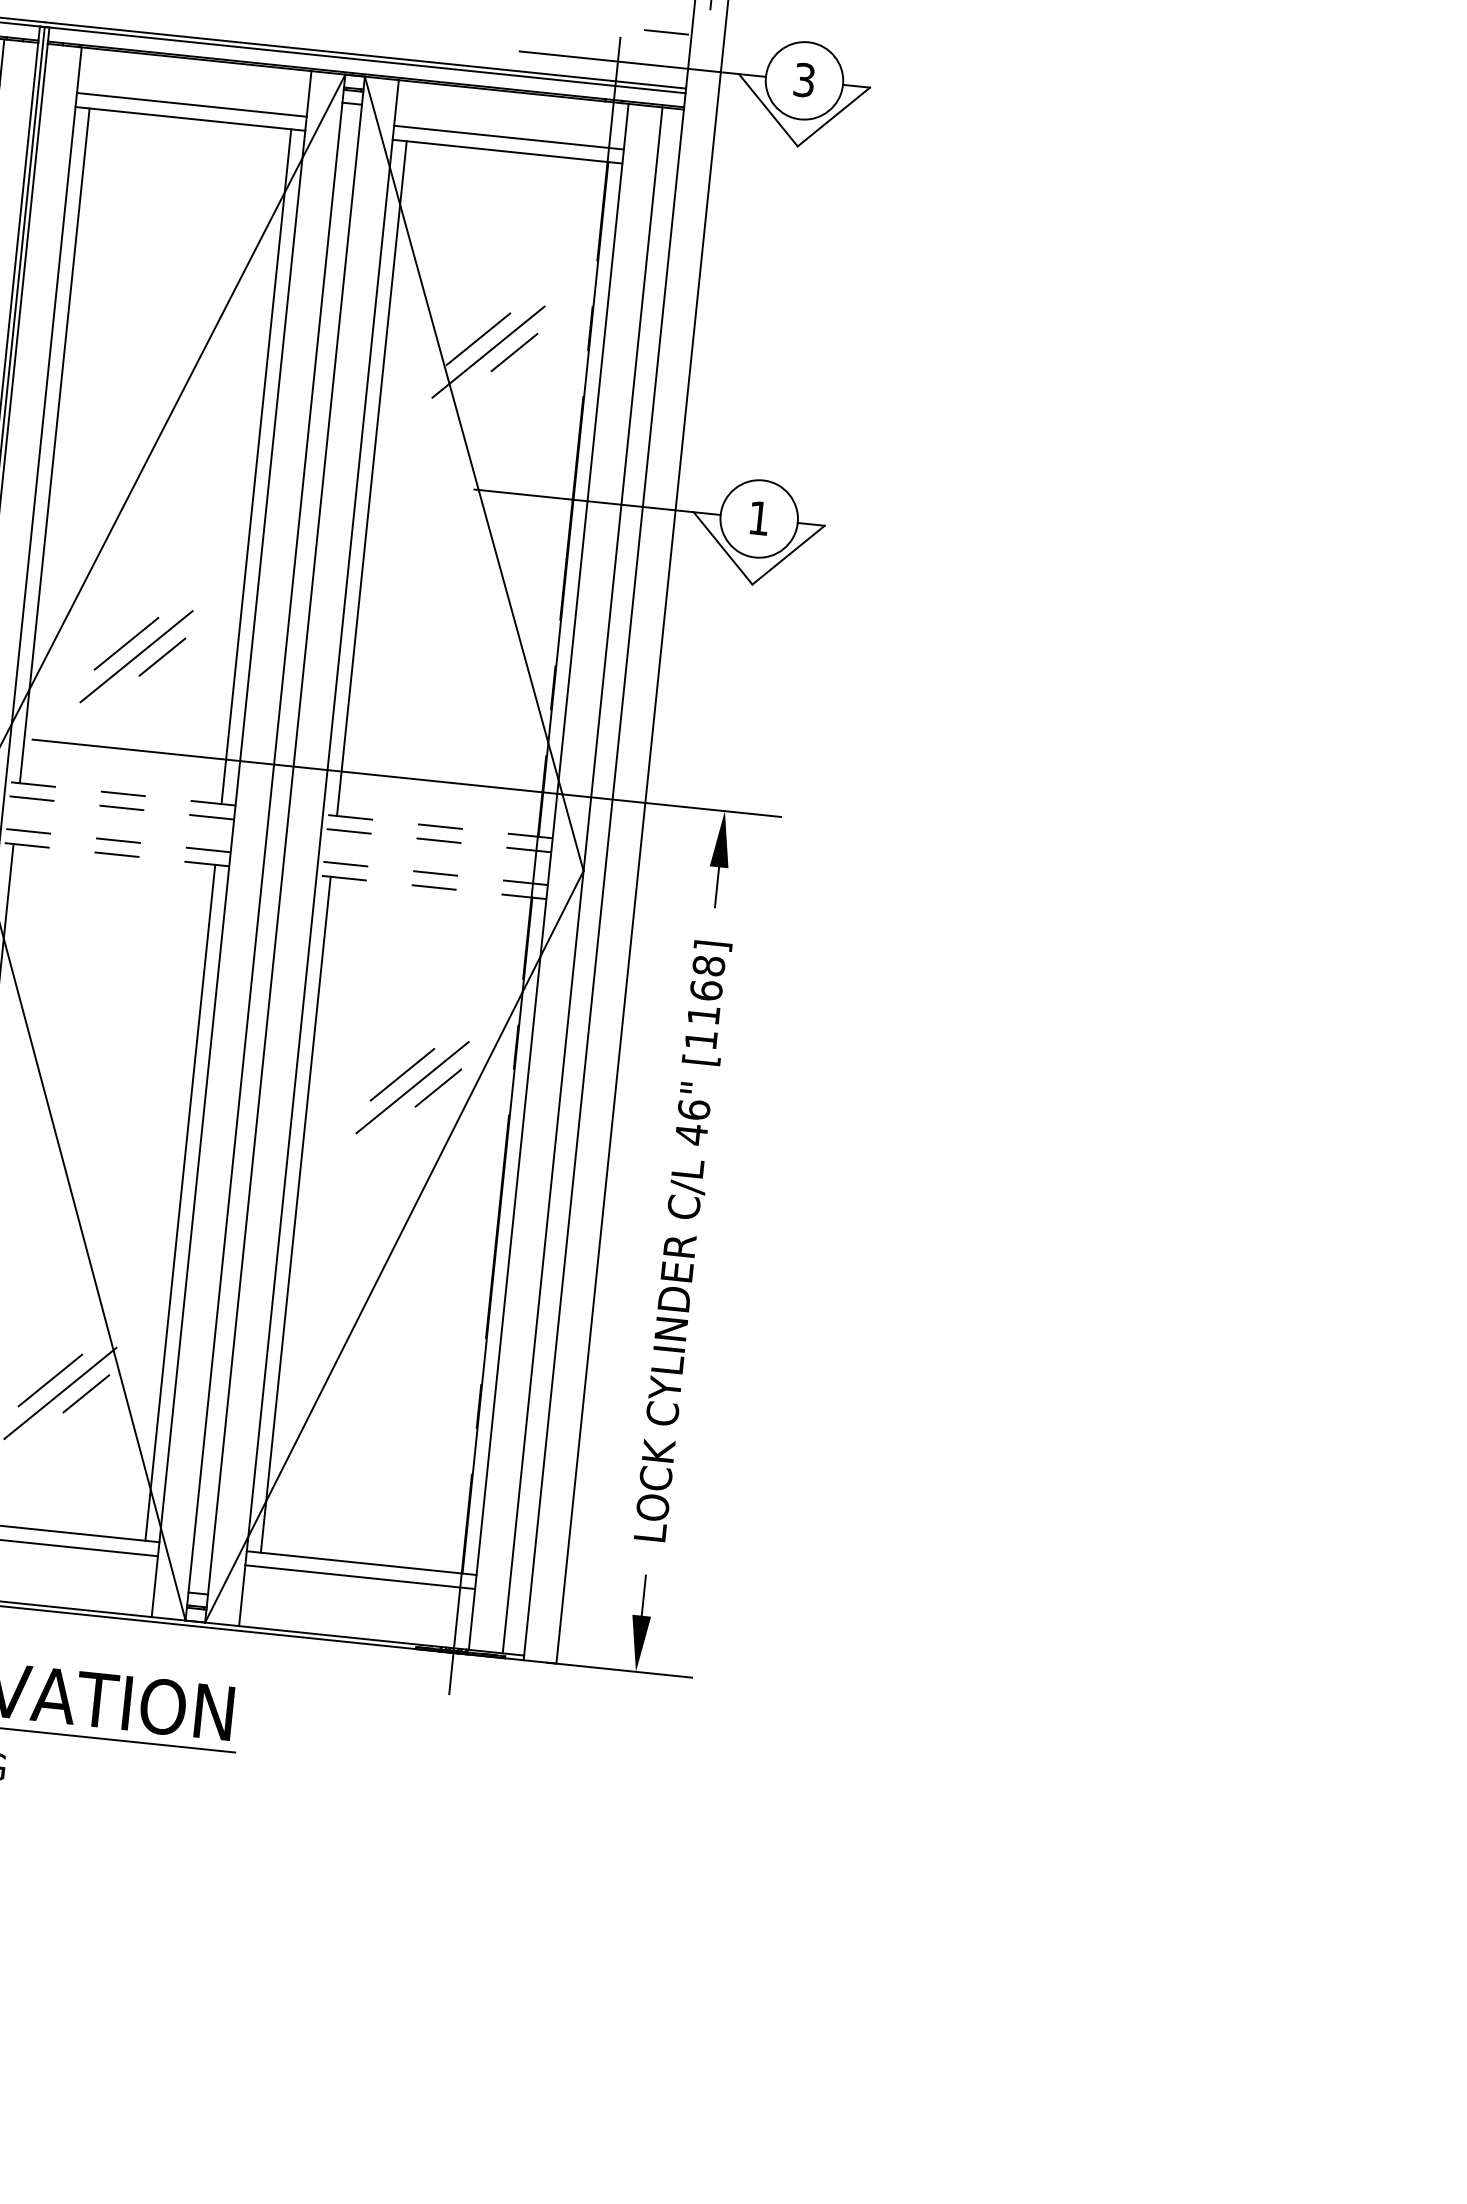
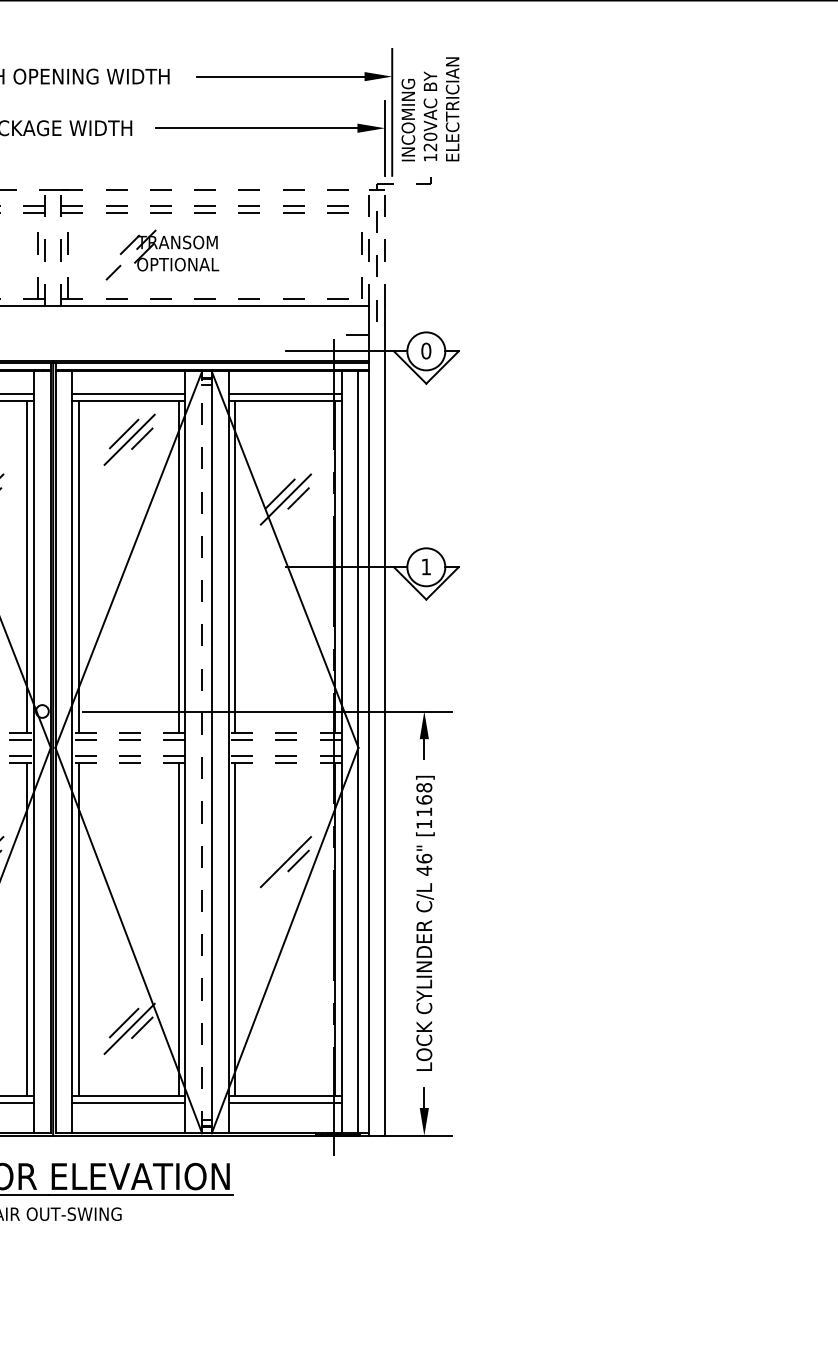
text: (805, 79) -> (426, 350), 3 -> 0
part: (136, 655) -> (129, 439), moved
line: (266, 847) -> (202, 752), solid -> dashed
line: (402, 1075) -> (280, 856), removed

